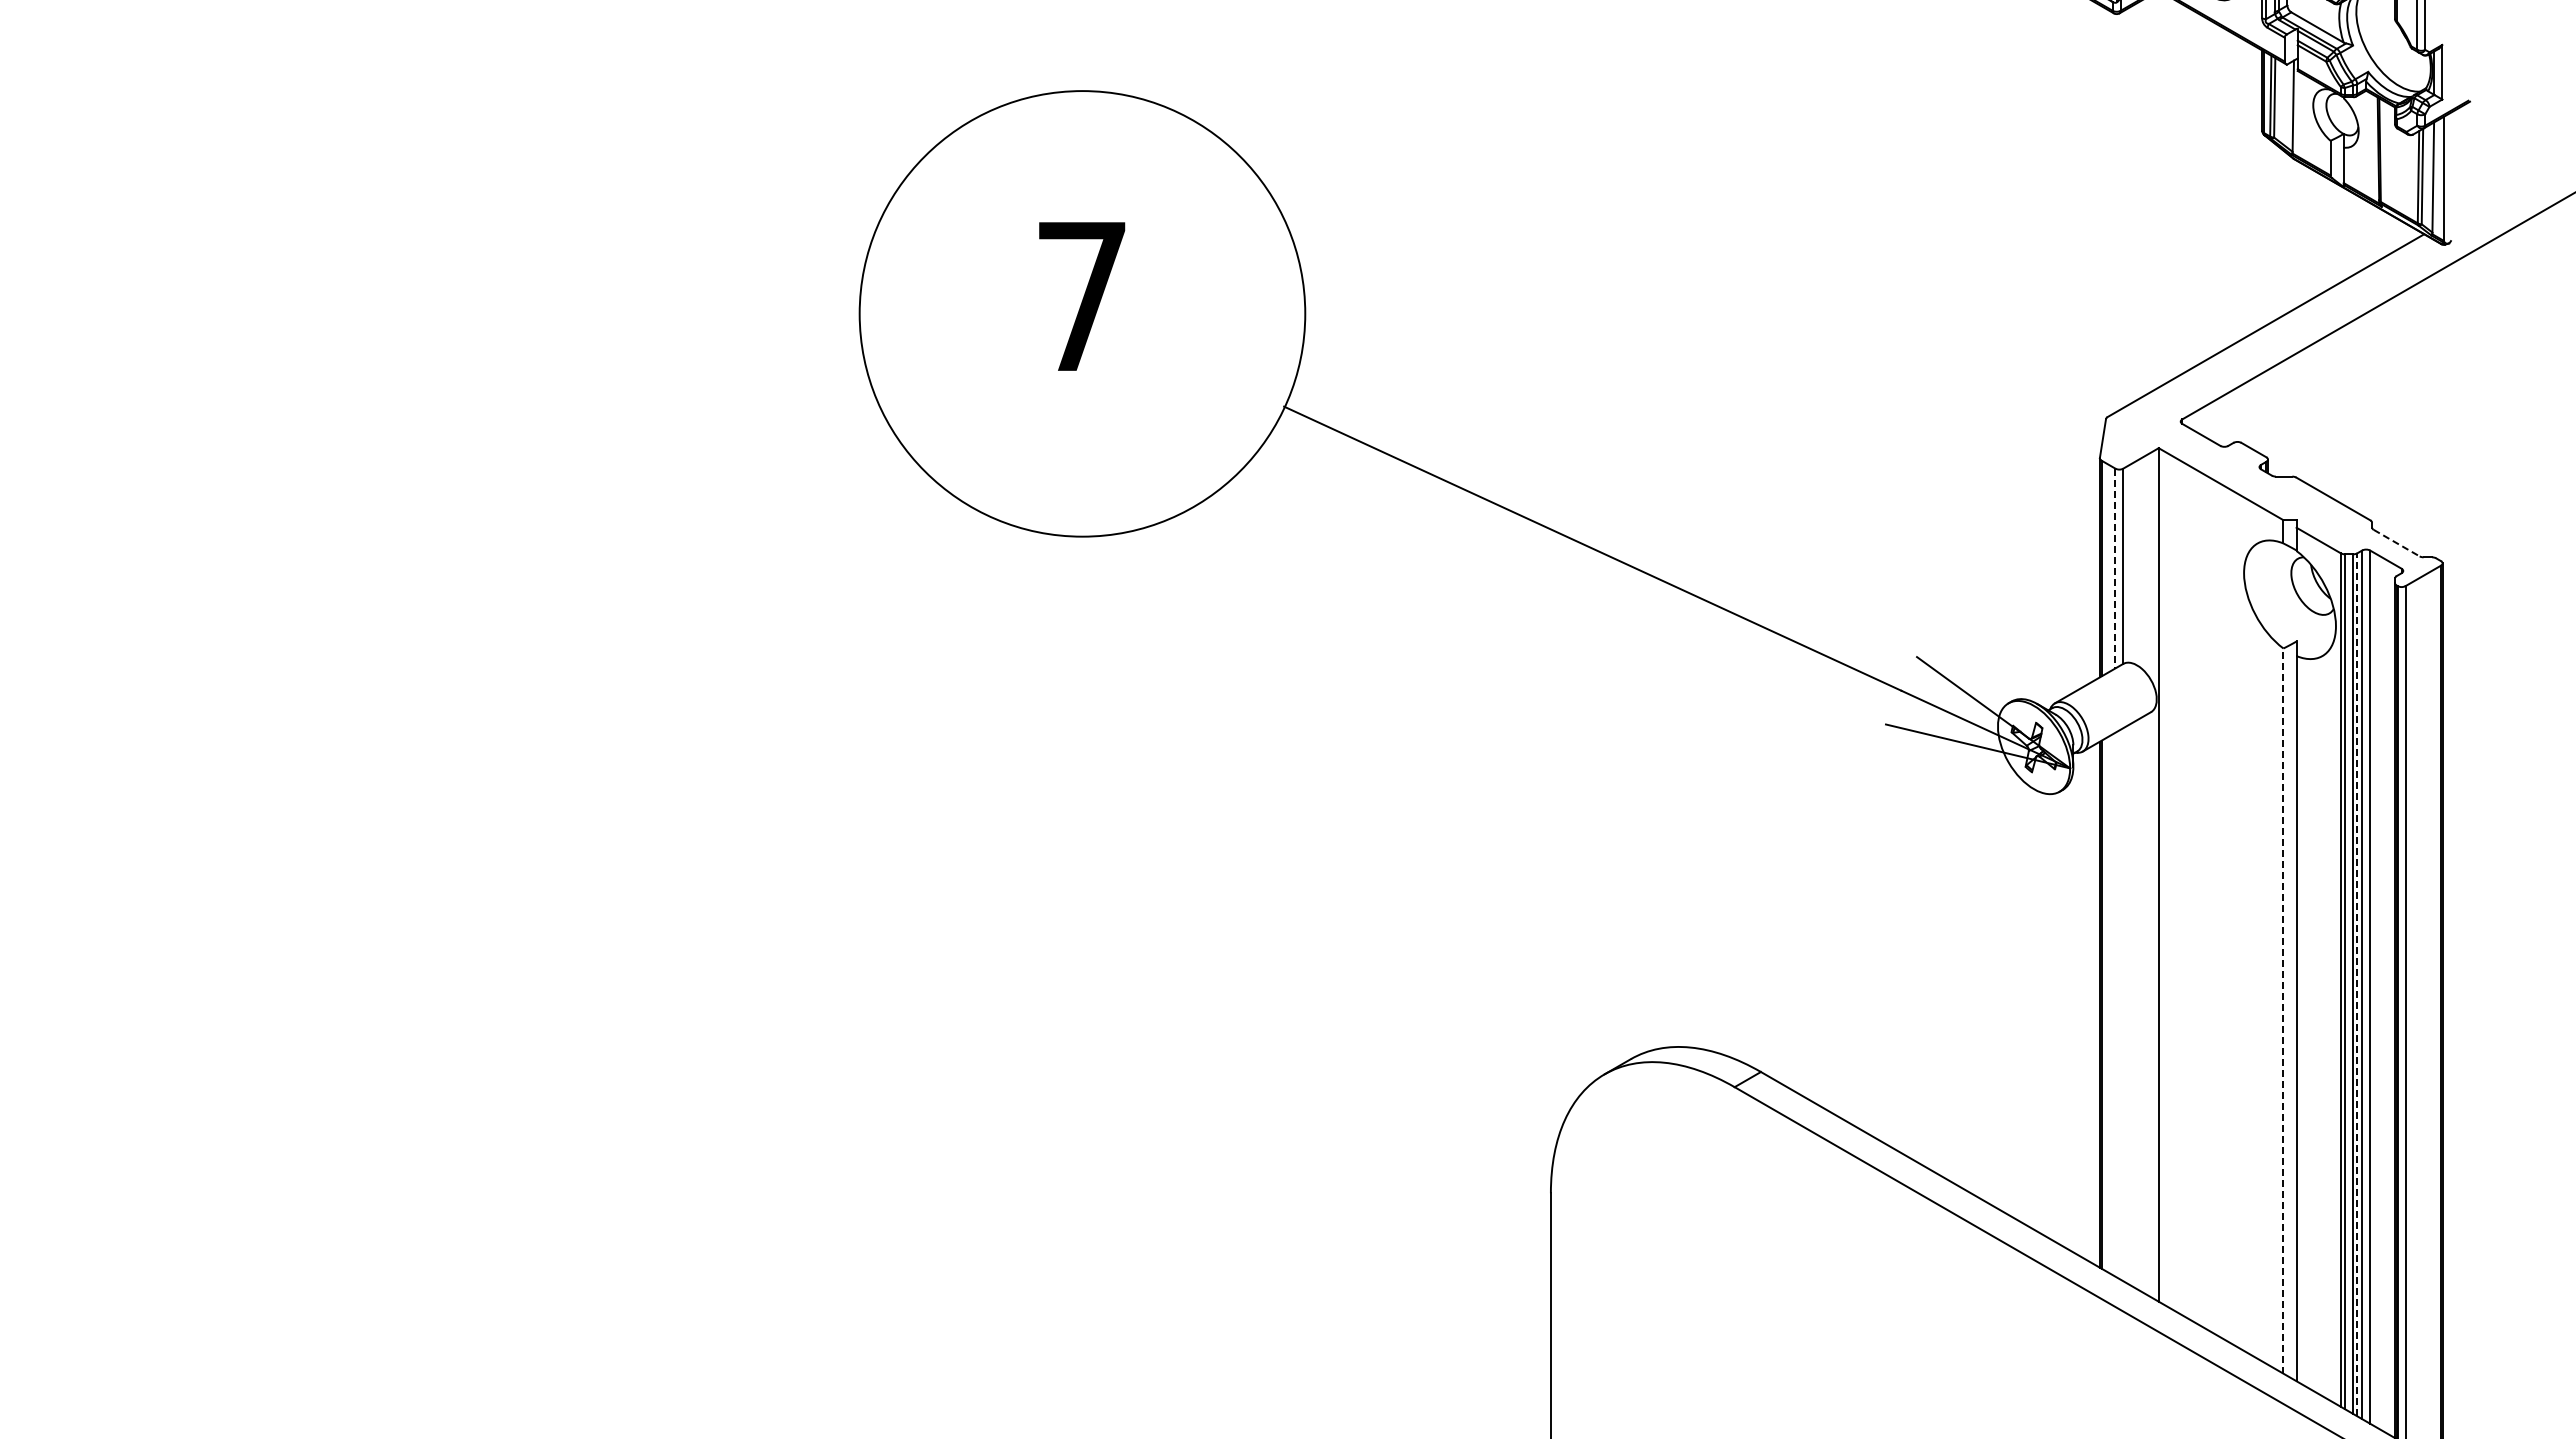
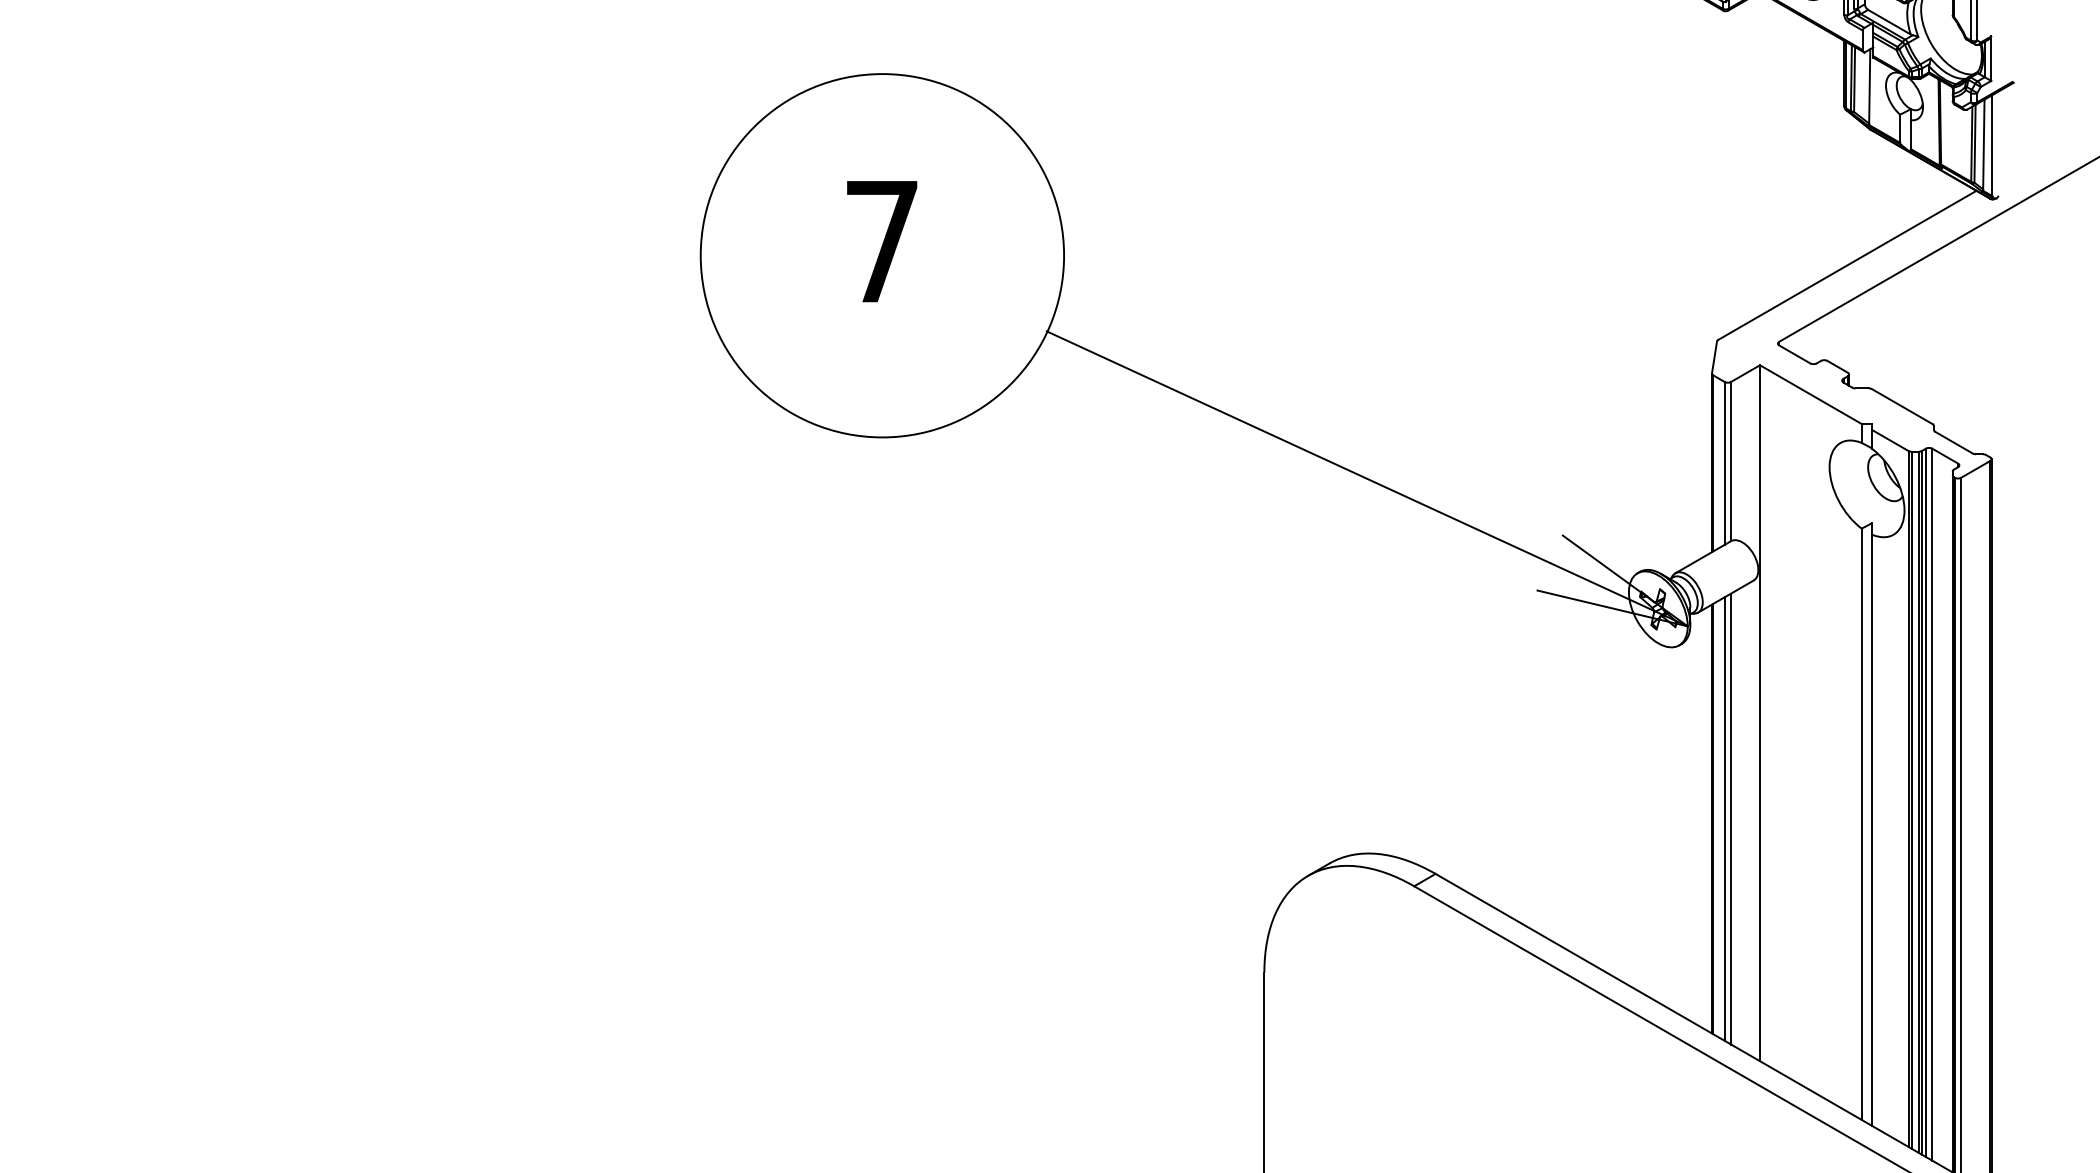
line: (2396, 543) -> (1953, 442), dashed -> solid
line: (2115, 568) -> (1724, 463), dashed -> solid
line: (2357, 984) -> (1922, 802), dashed -> solid
line: (2115, 1004) -> (1724, 818), added
line: (2123, 1004) -> (1731, 818), added
line: (2283, 1011) -> (1861, 824), dashed -> solid

